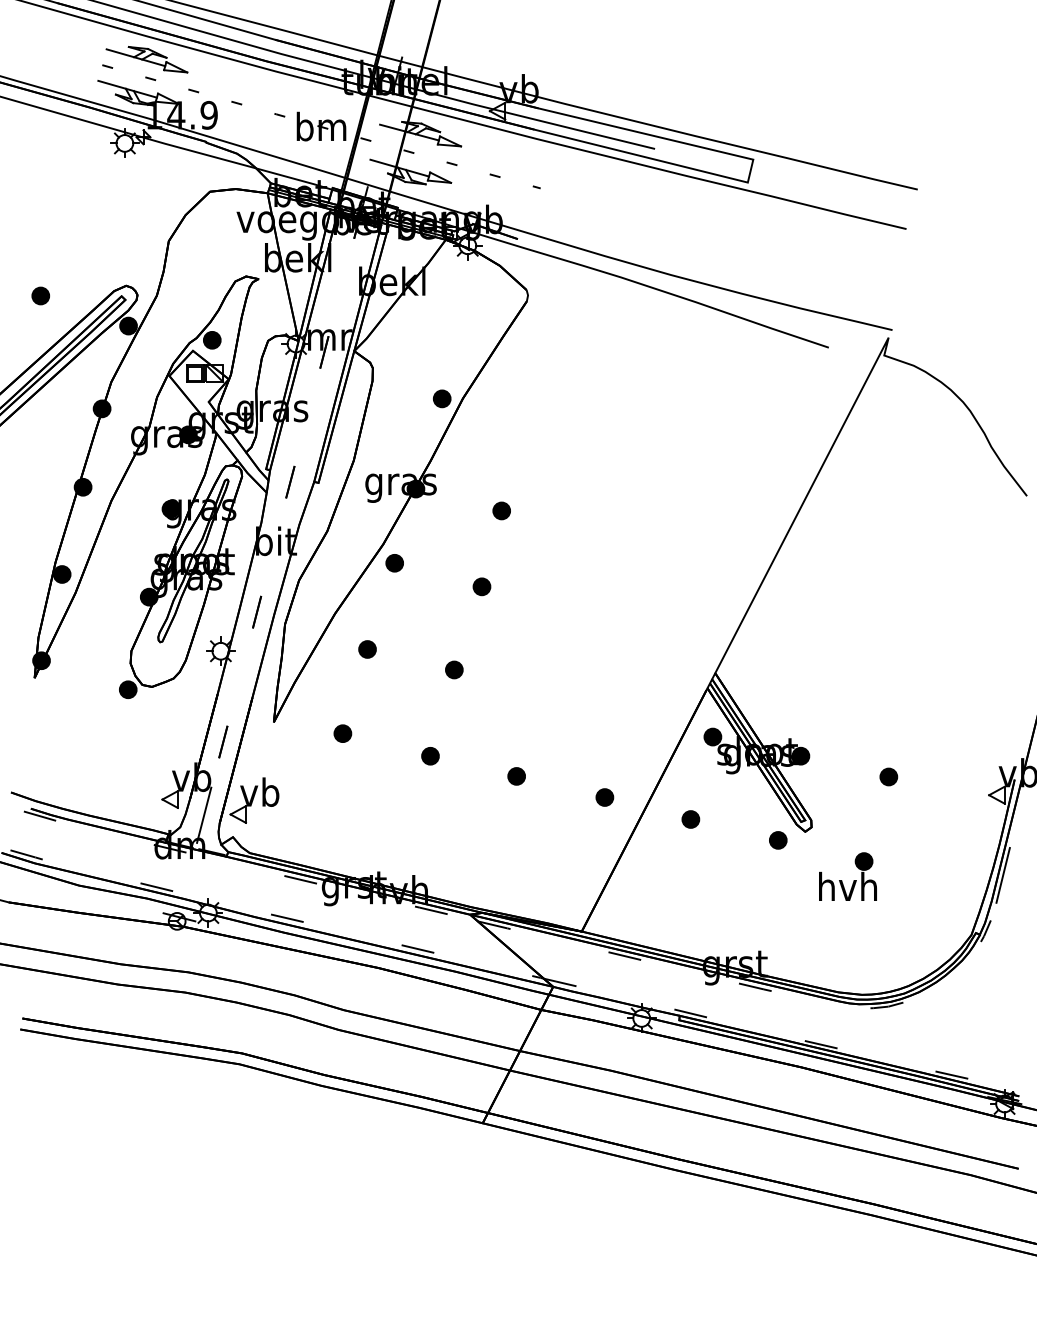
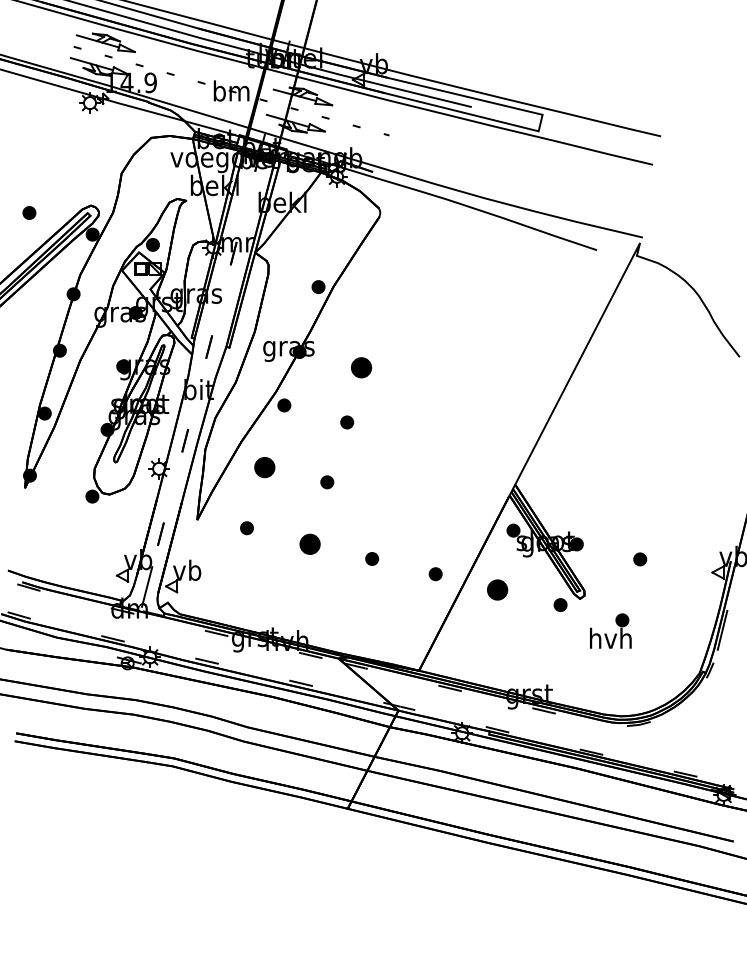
part: (501, 510) -> (361, 367), size x1.6
part: (367, 649) -> (264, 467), size x1.6
part: (430, 756) -> (310, 544), size x1.6
part: (690, 819) -> (497, 590), size x1.6

